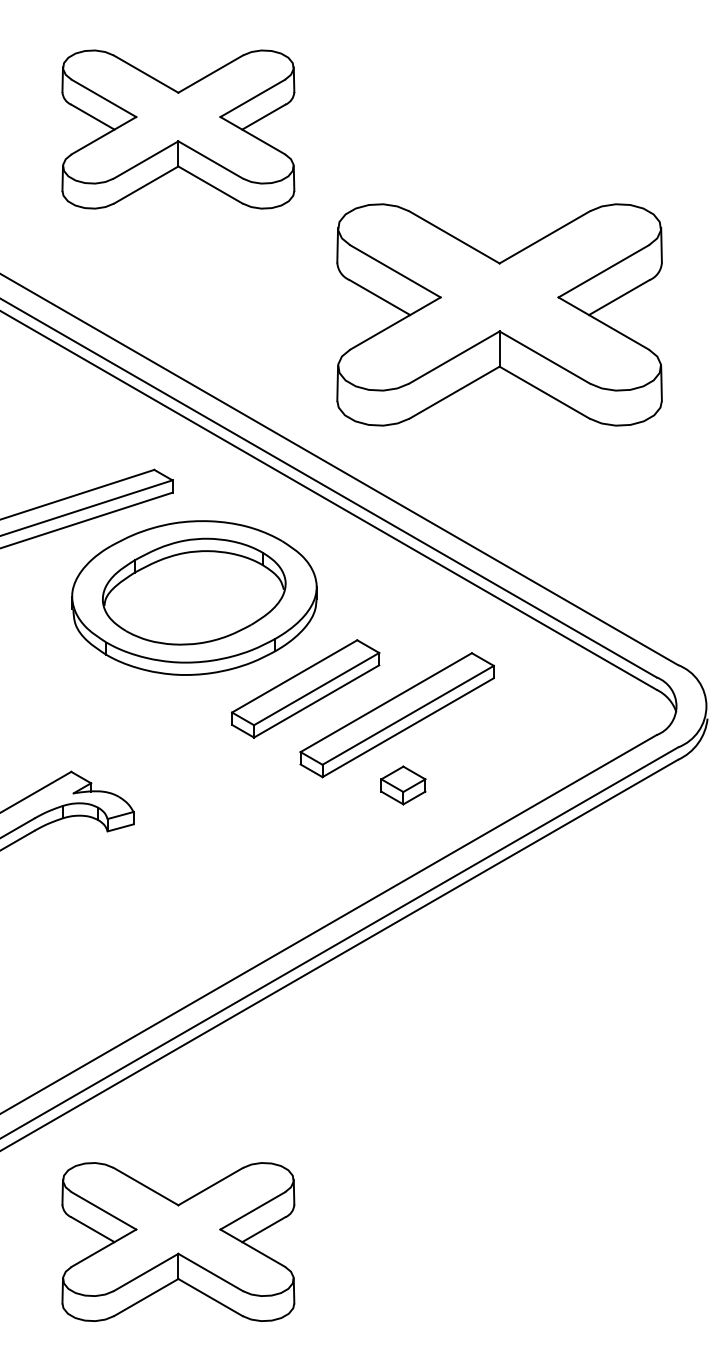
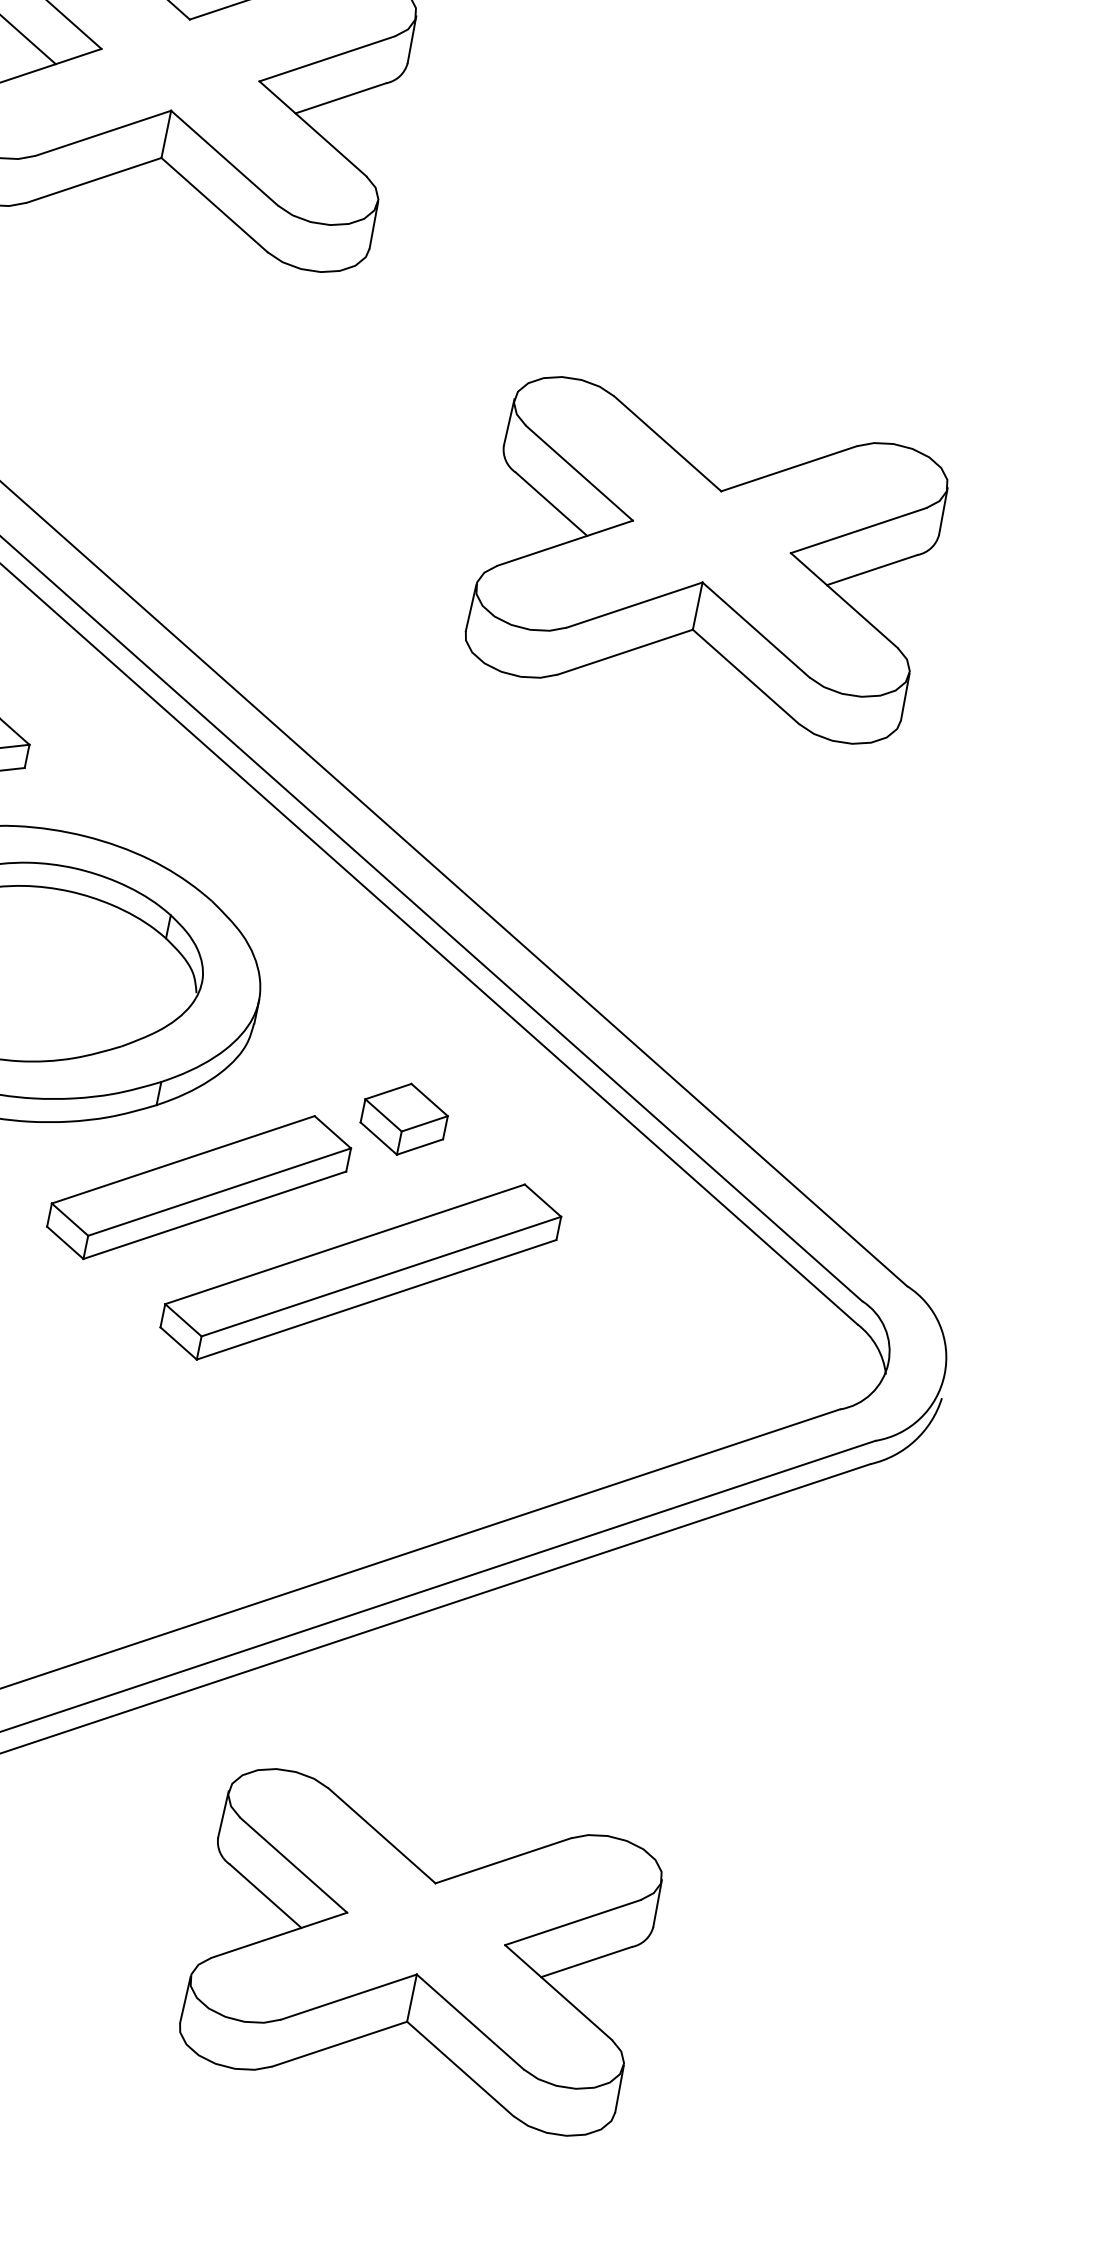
part: (499, 314) -> (707, 559), size x0.71
part: (403, 785) -> (404, 1119), moved
part: (499, 1056) -> (421, 1952), added

